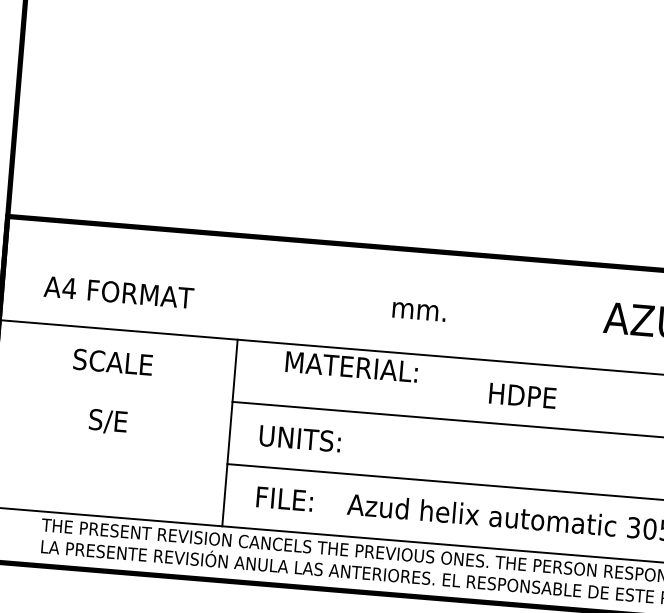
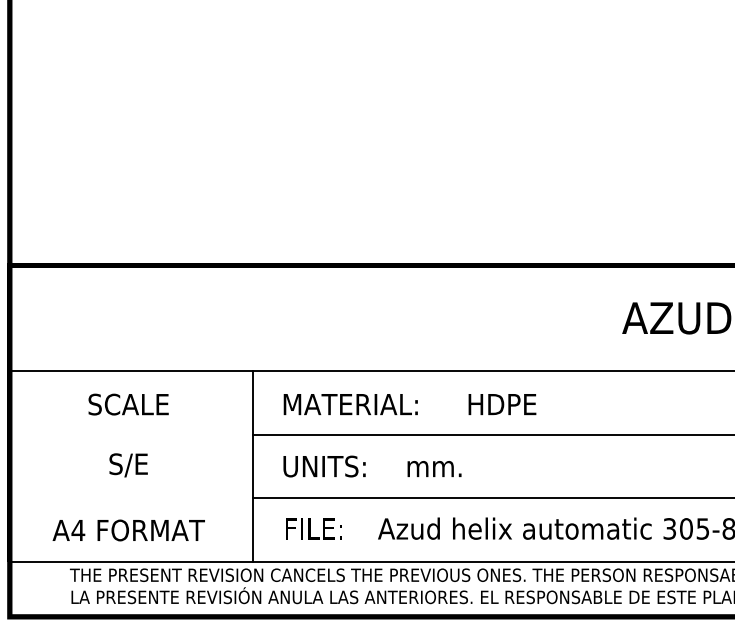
text: (118, 292) -> (128, 530), moved
text: (419, 311) -> (434, 468), moved
text: (351, 366) -> (350, 404), moved
text: (522, 395) -> (502, 404), moved

